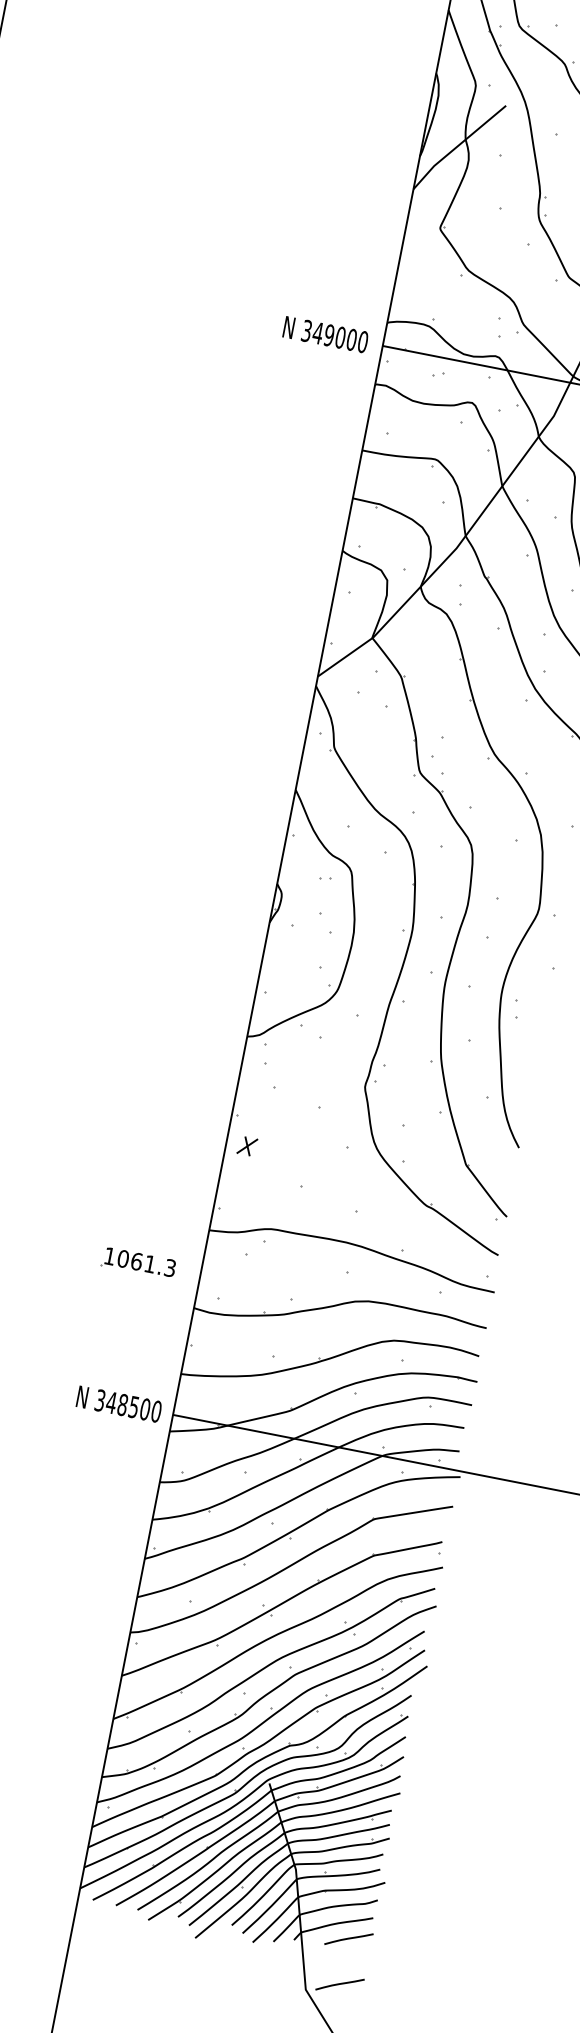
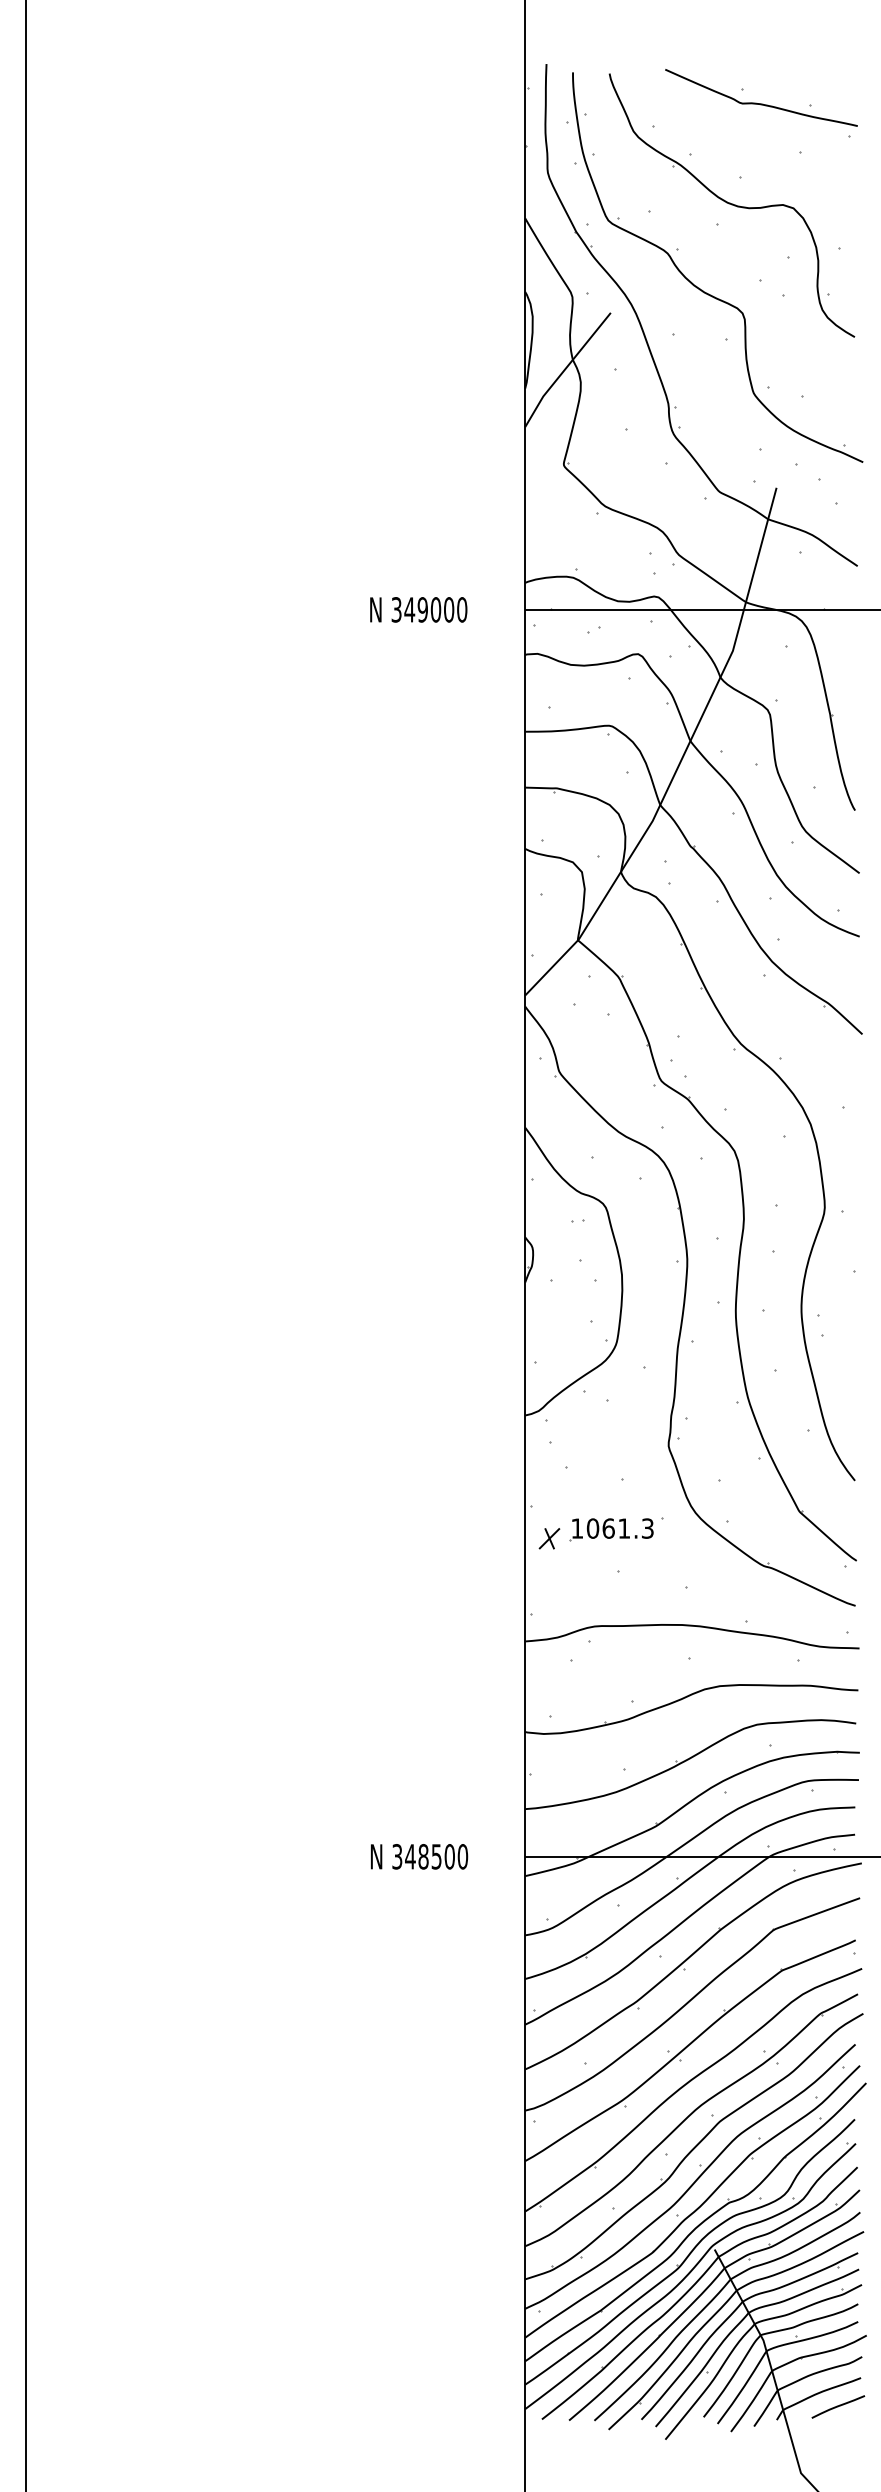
text: (325, 334) -> (418, 609), moved
part: (139, 1262) -> (611, 1529), moved
text: (119, 1404) -> (419, 1856), moved
curve: (340, 1984) -> (838, 2459), removed

